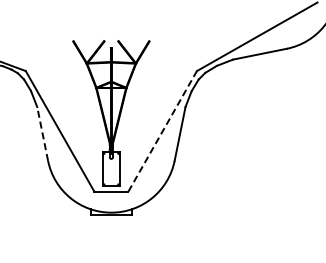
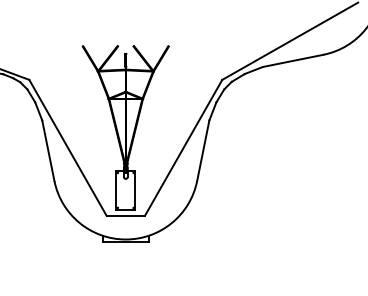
line: (162, 130) -> (183, 146), dashed -> solid
line: (42, 133) -> (48, 150), dashed -> solid

